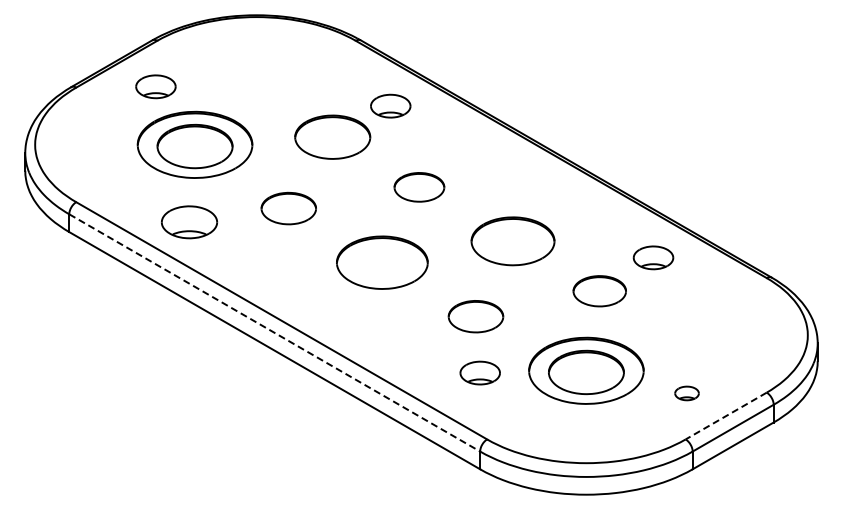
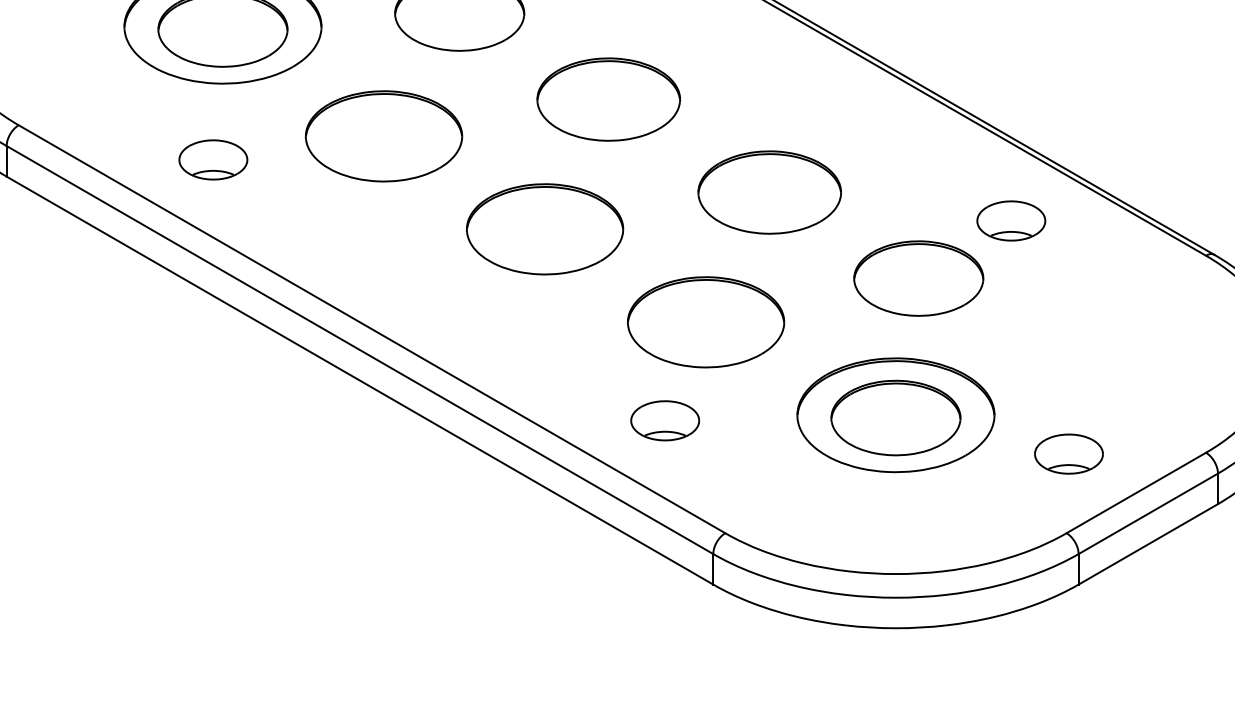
part: (419, 187) -> (608, 99), size x1.67
part: (288, 208) -> (383, 136), size x1.67
part: (189, 222) -> (213, 160), size x0.71
part: (599, 290) -> (918, 277), size x1.43
part: (475, 316) -> (705, 321), size x1.67
line: (275, 333) -> (361, 351), dashed -> solid
part: (479, 372) -> (663, 419), moved
part: (686, 393) -> (1068, 454), size x1.67
line: (726, 416) -> (1136, 493), dashed -> solid

